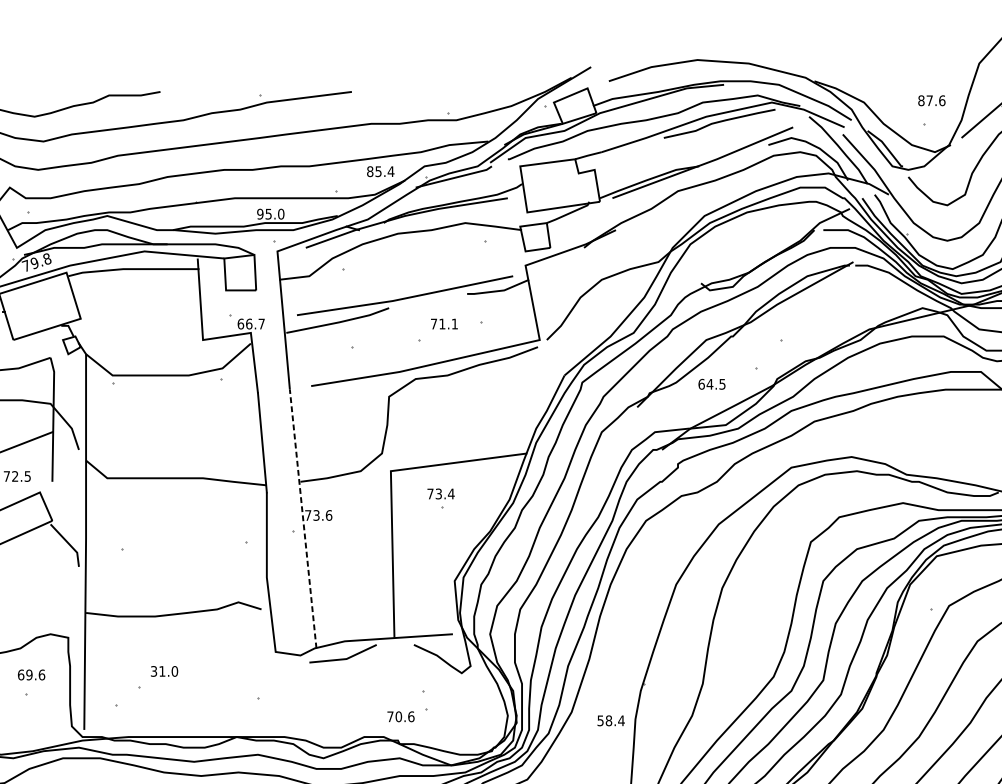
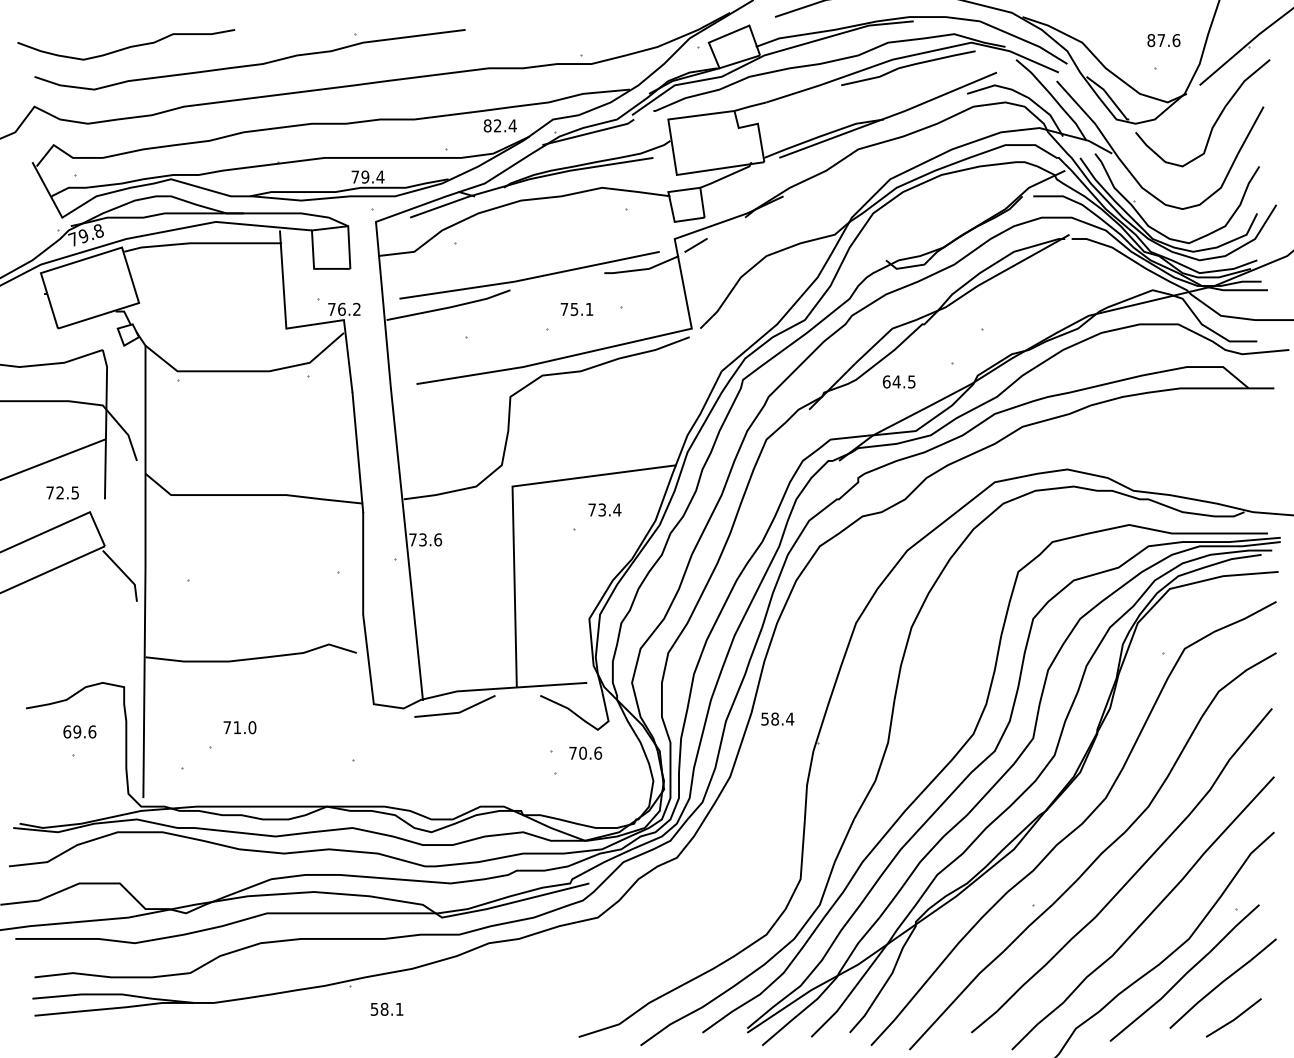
text: (378, 171) -> (497, 125), 85.4 -> 82.4
text: (270, 213) -> (367, 176), 95.0 -> 79.4
line: (542, 270) -> (695, 245), added
text: (251, 323) -> (344, 308), 66.7 -> 76.2
text: (442, 324) -> (574, 309), 71.1 -> 75.1
text: (440, 493) -> (604, 509), moved
line: (302, 519) -> (406, 544), dashed -> solid
text: (154, 671) -> (227, 727), 31.0 -> 71.0
text: (400, 716) -> (585, 752), moved
text: (610, 720) -> (777, 718), moved

